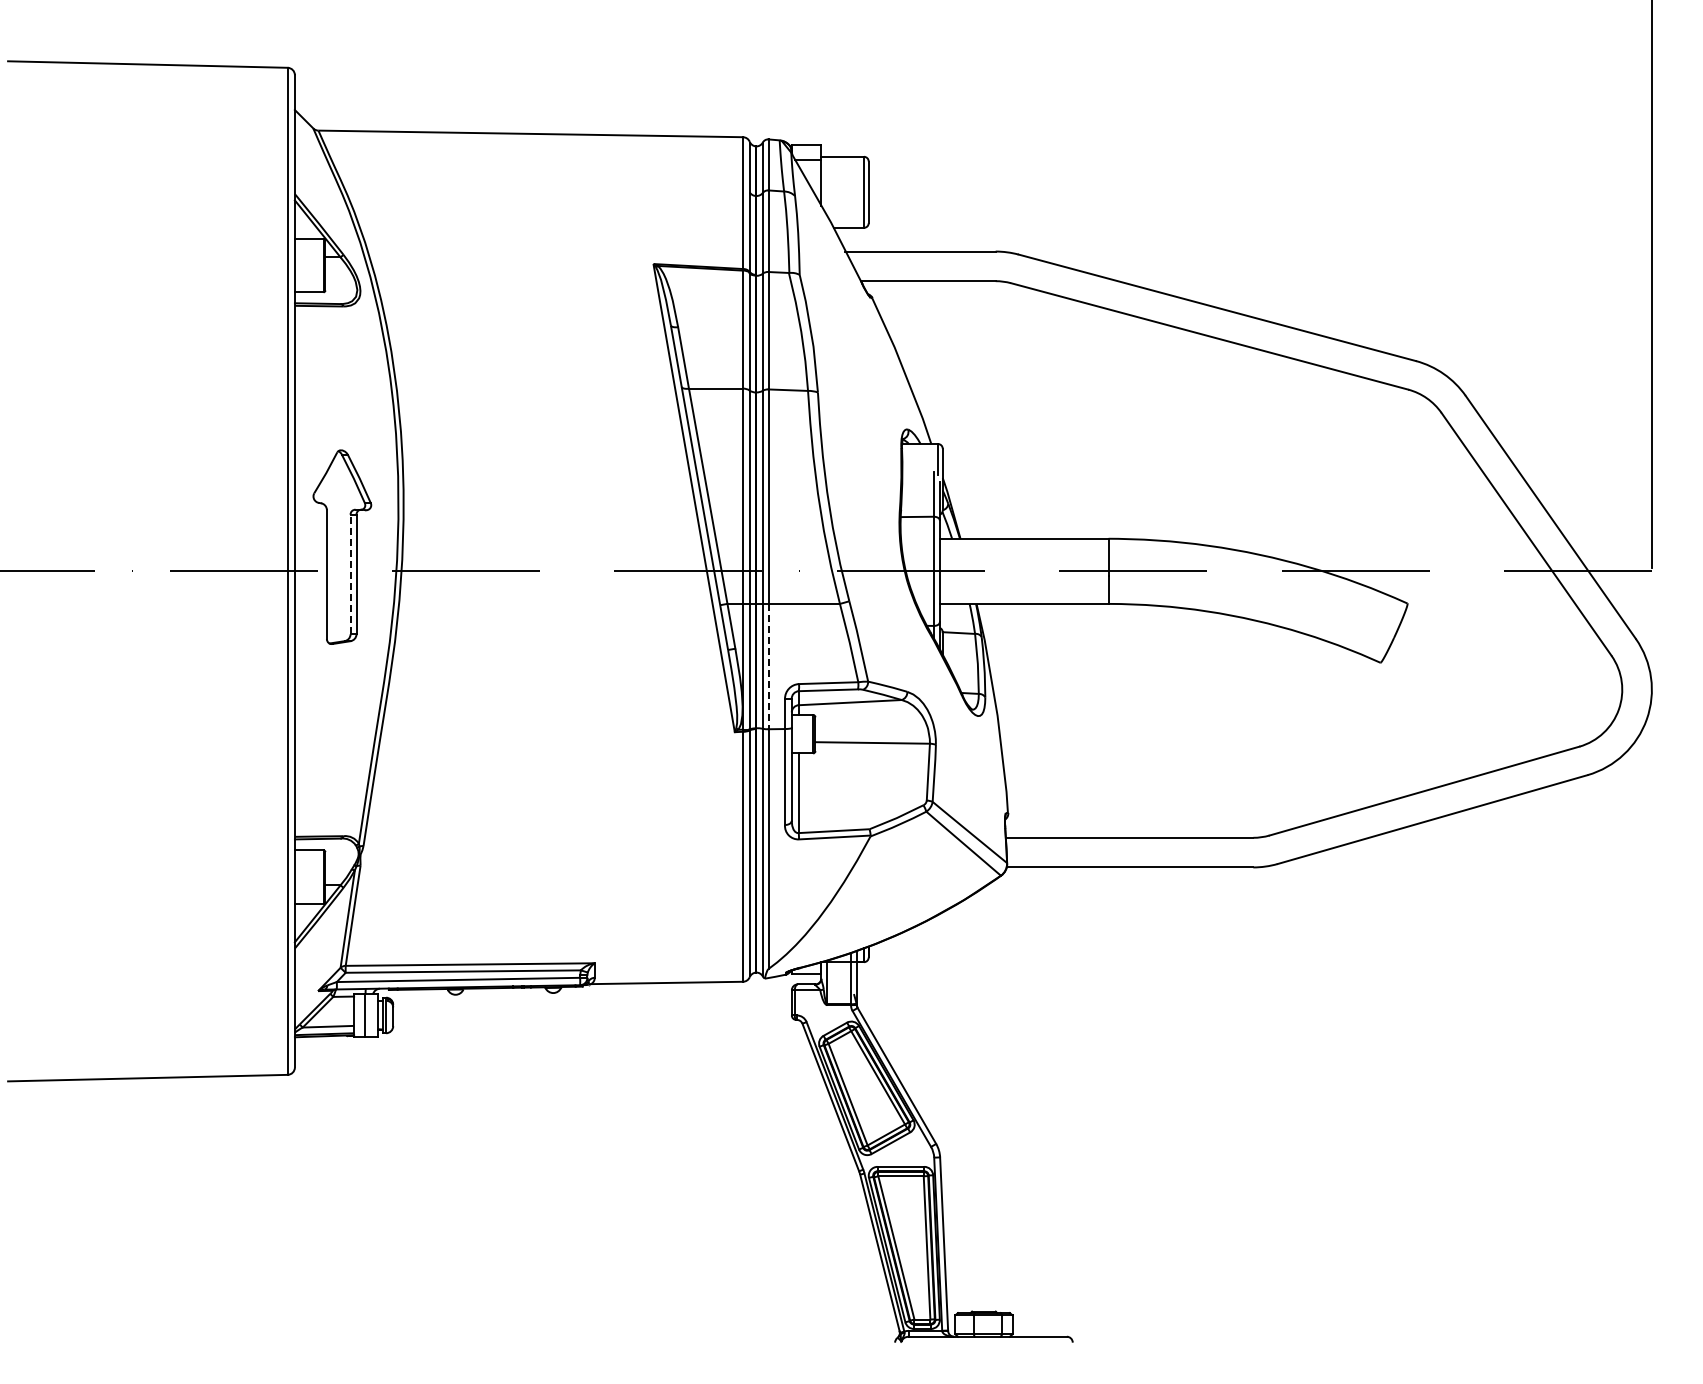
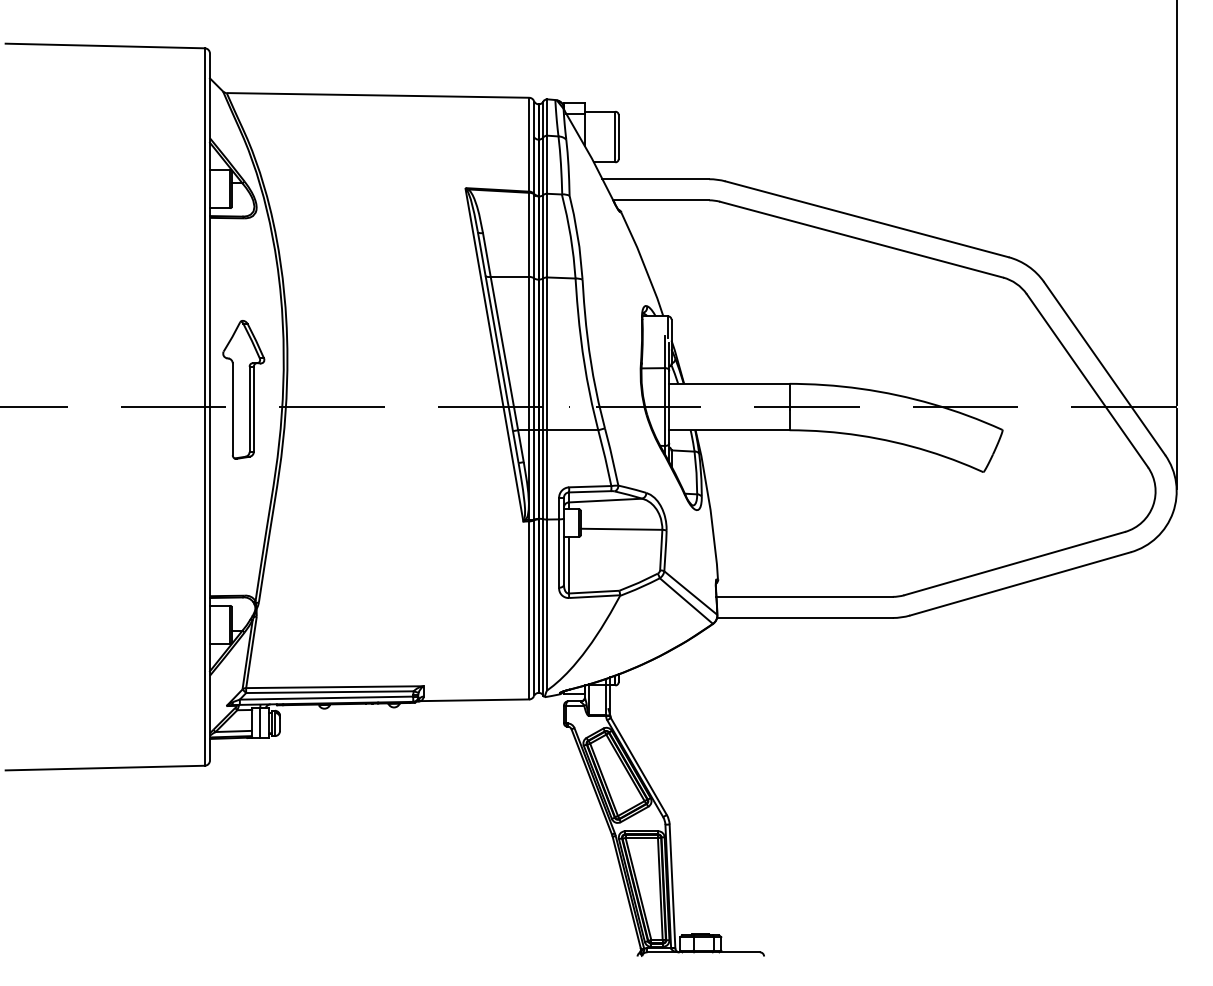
line: (350, 574) -> (249, 409), dashed -> solid
line: (1651, 630) -> (1176, 449), added
line: (768, 666) -> (547, 474), dashed -> solid

